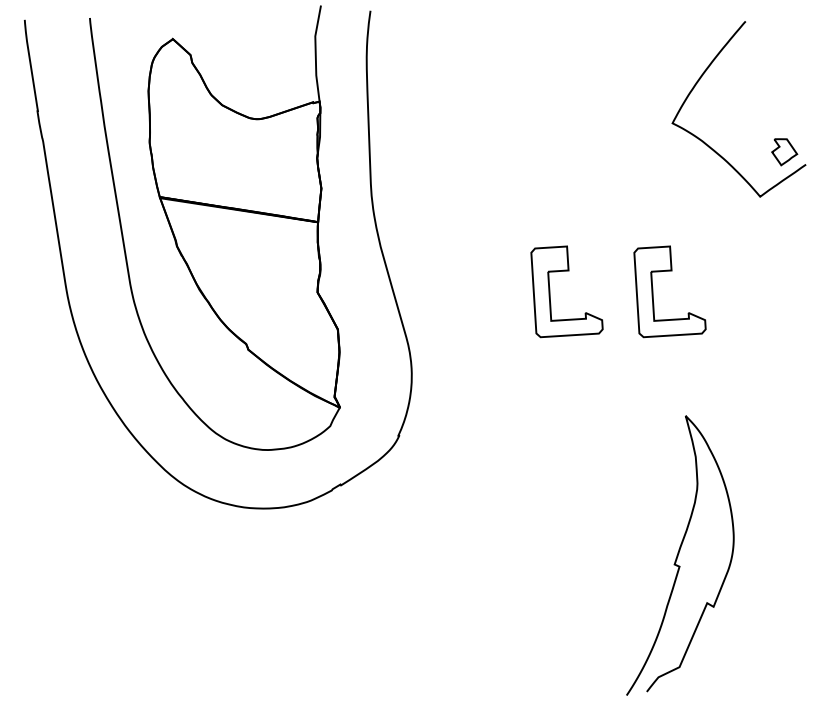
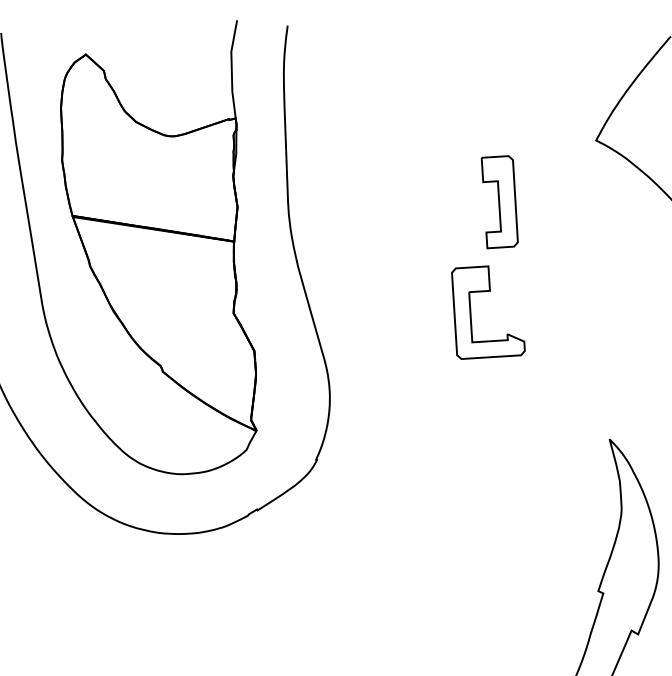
part: (577, 183) -> (499, 202), added
part: (653, 291) -> (576, 312), removed

